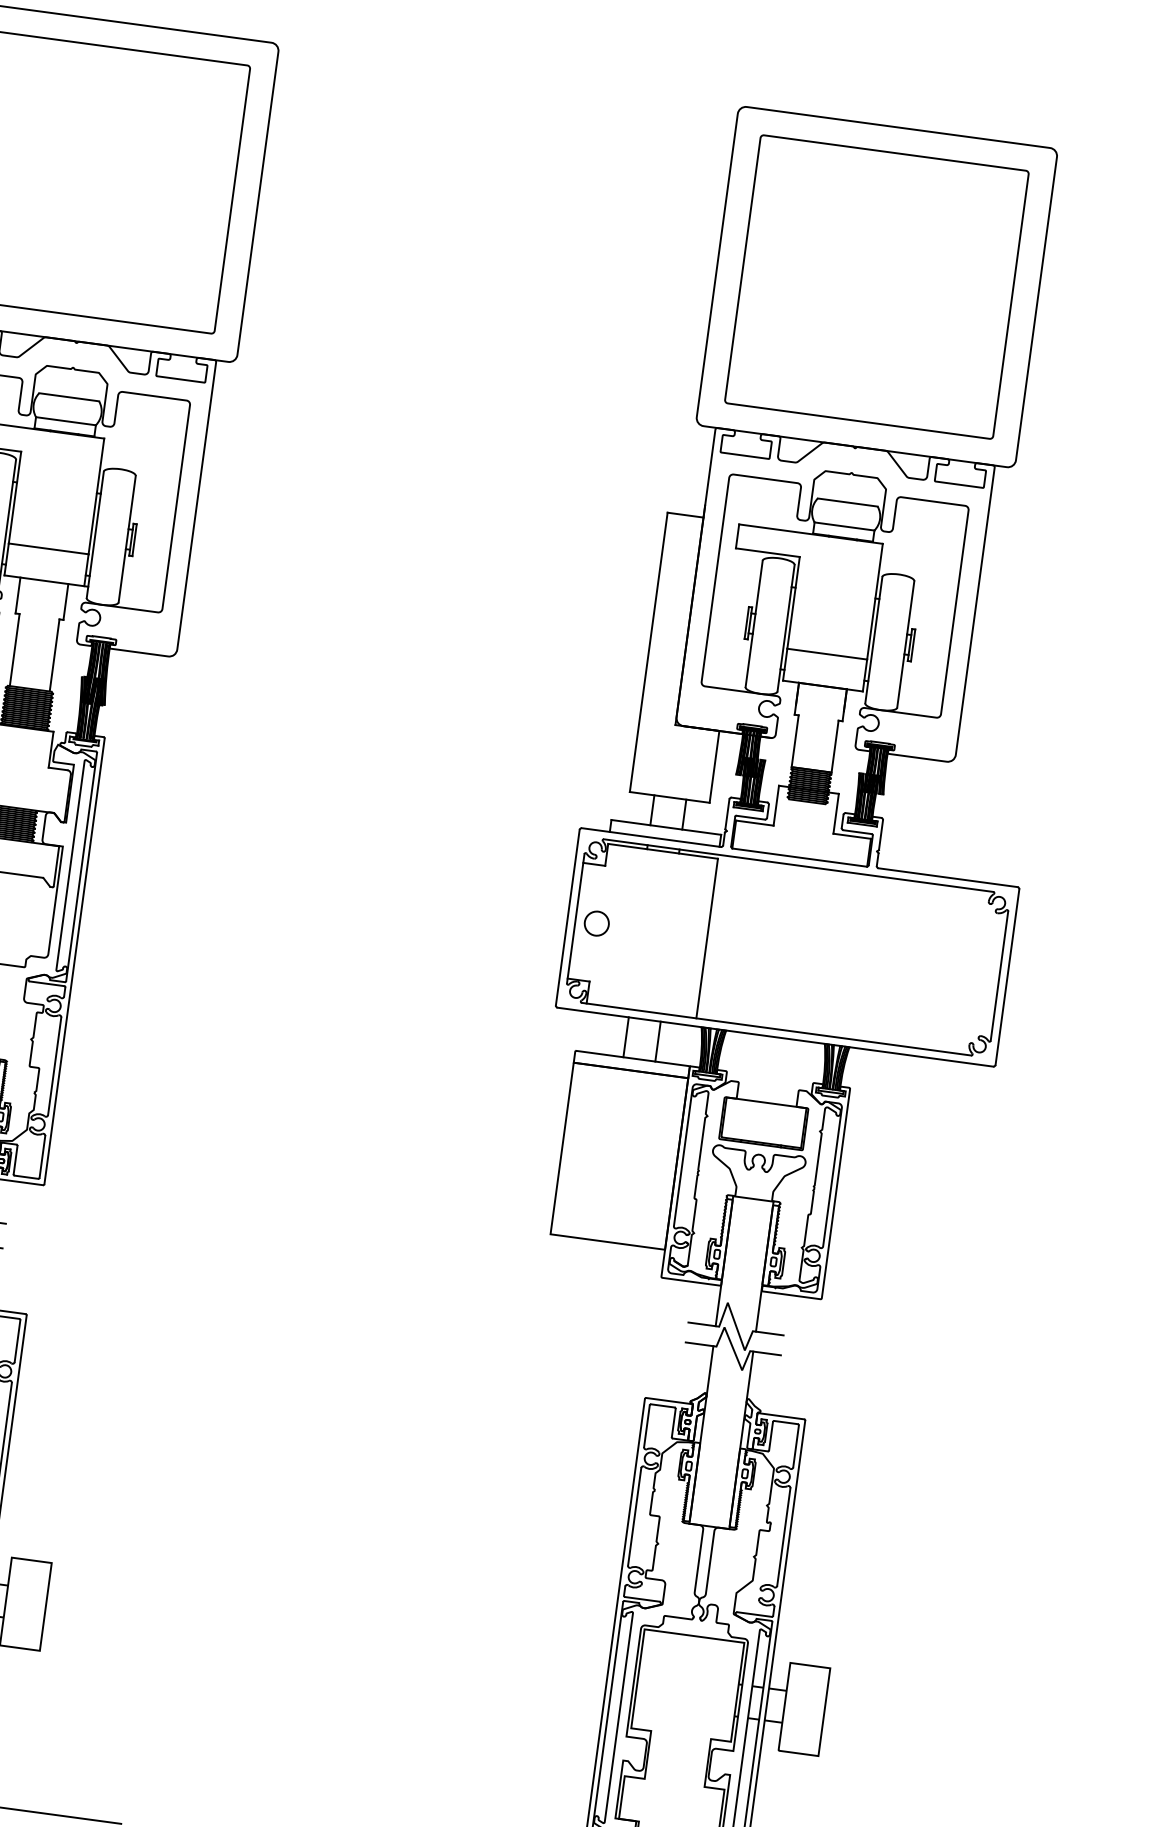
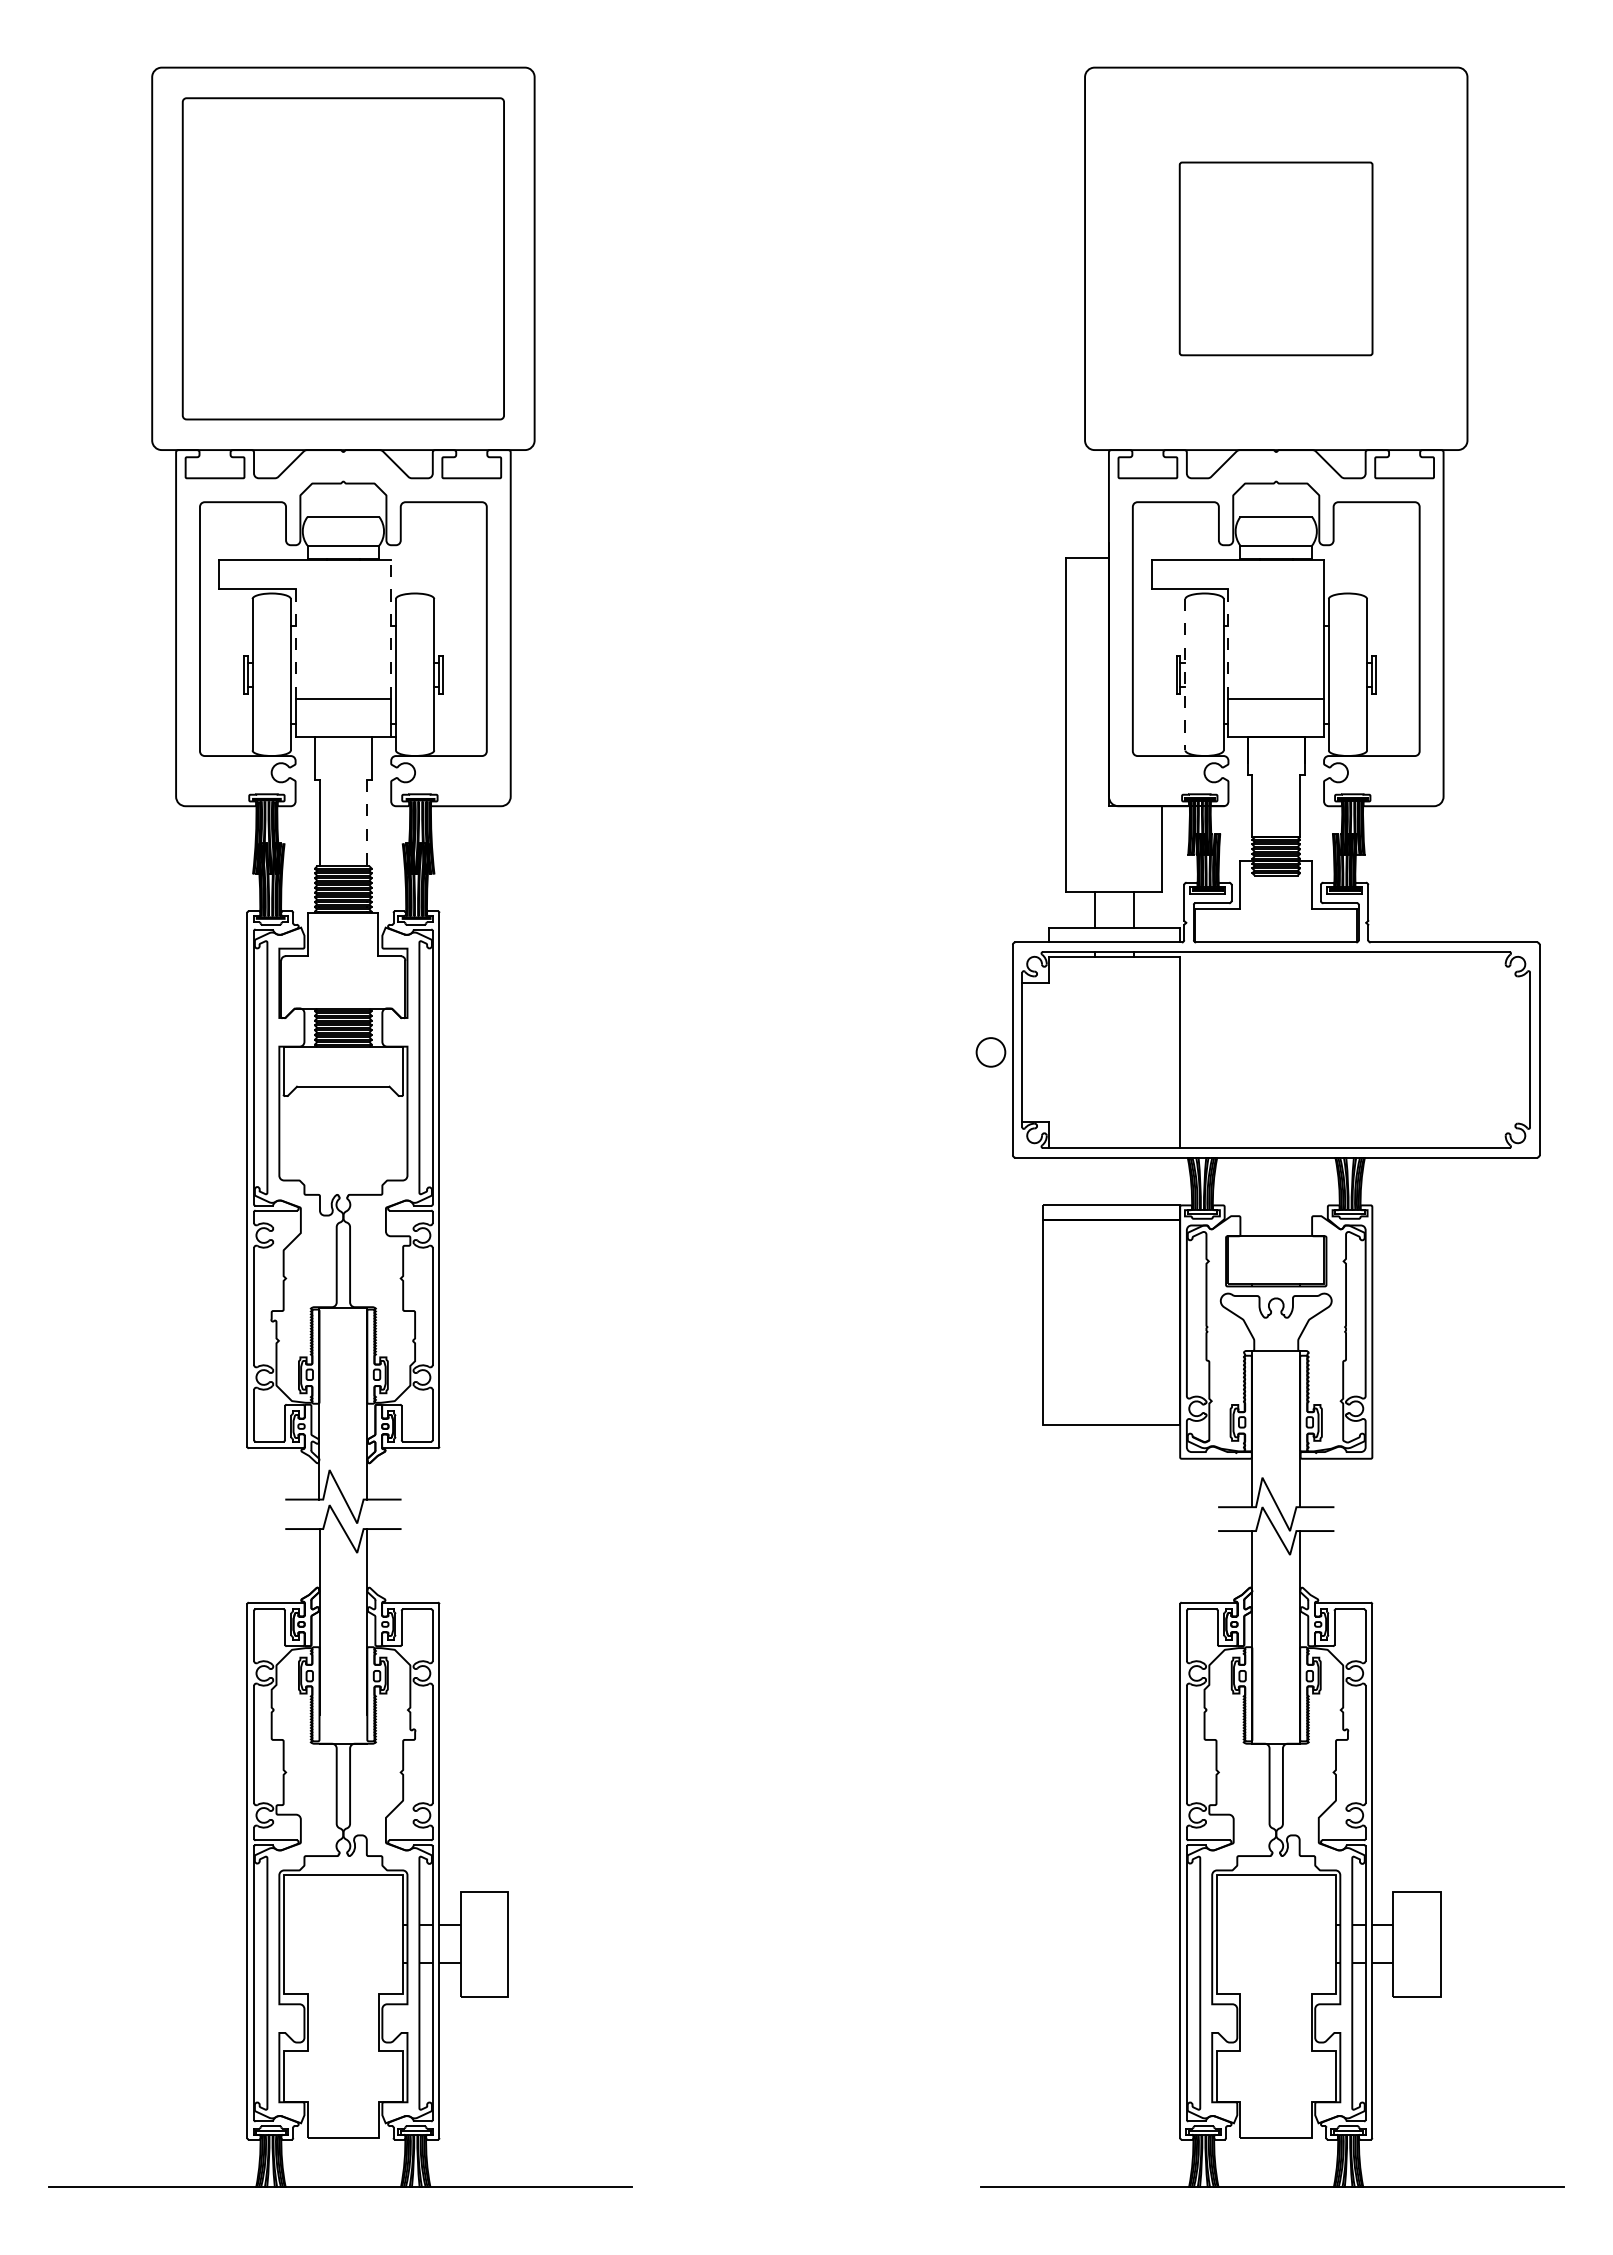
part: (876, 286) -> (1275, 258), size x0.6
line: (96, 495) -> (391, 628), solid -> dashed
line: (14, 497) -> (295, 643), solid -> dashed
line: (793, 602) -> (1228, 643), solid -> dashed
line: (754, 623) -> (1185, 674), solid -> dashed
line: (54, 655) -> (367, 823), solid -> dashed
circle: (596, 923) -> (990, 1052), moved
line: (626, 1037) -> (1100, 1181), removed
line: (657, 1041) -> (1138, 1181), removed

